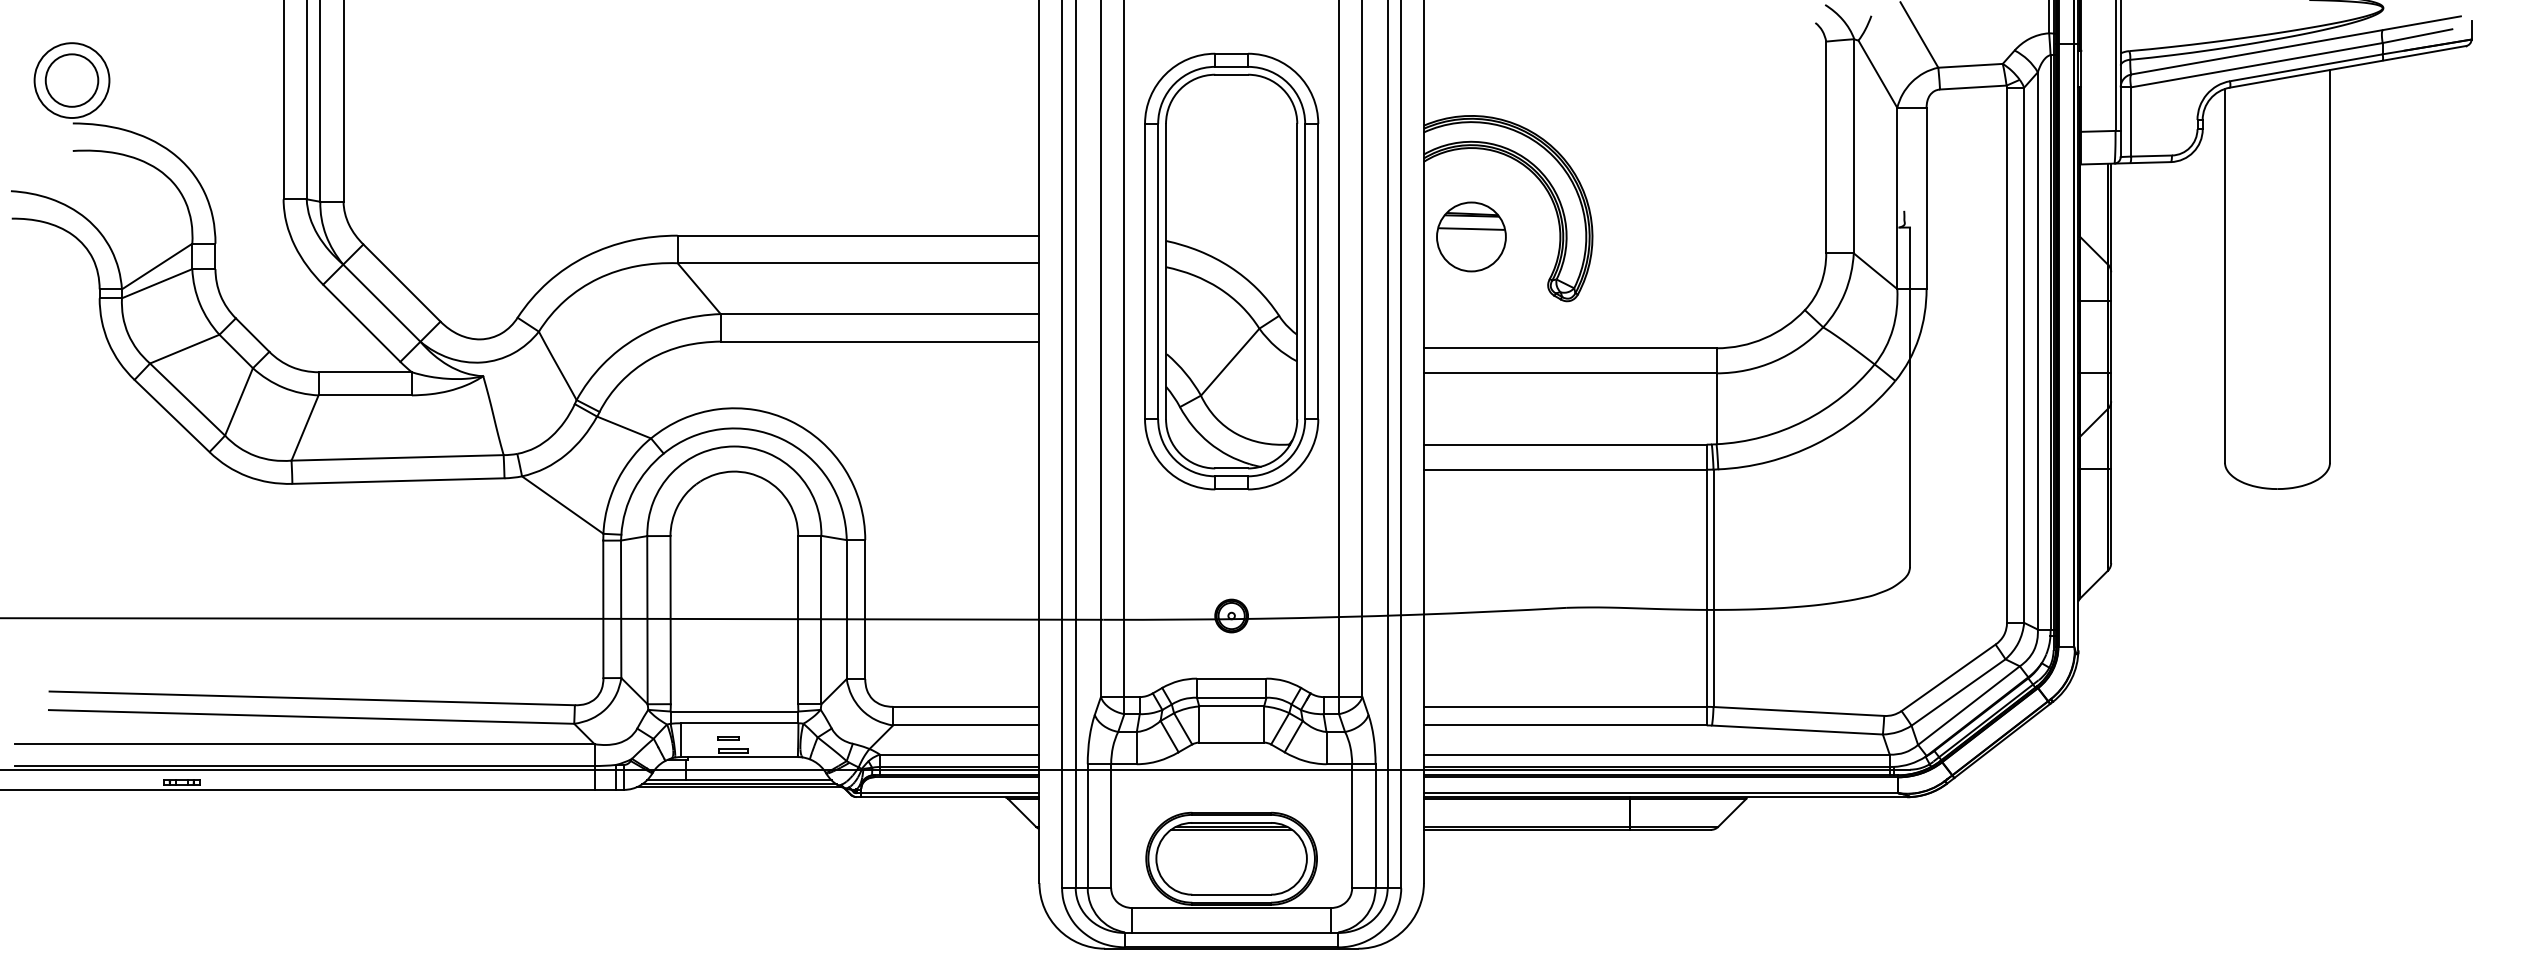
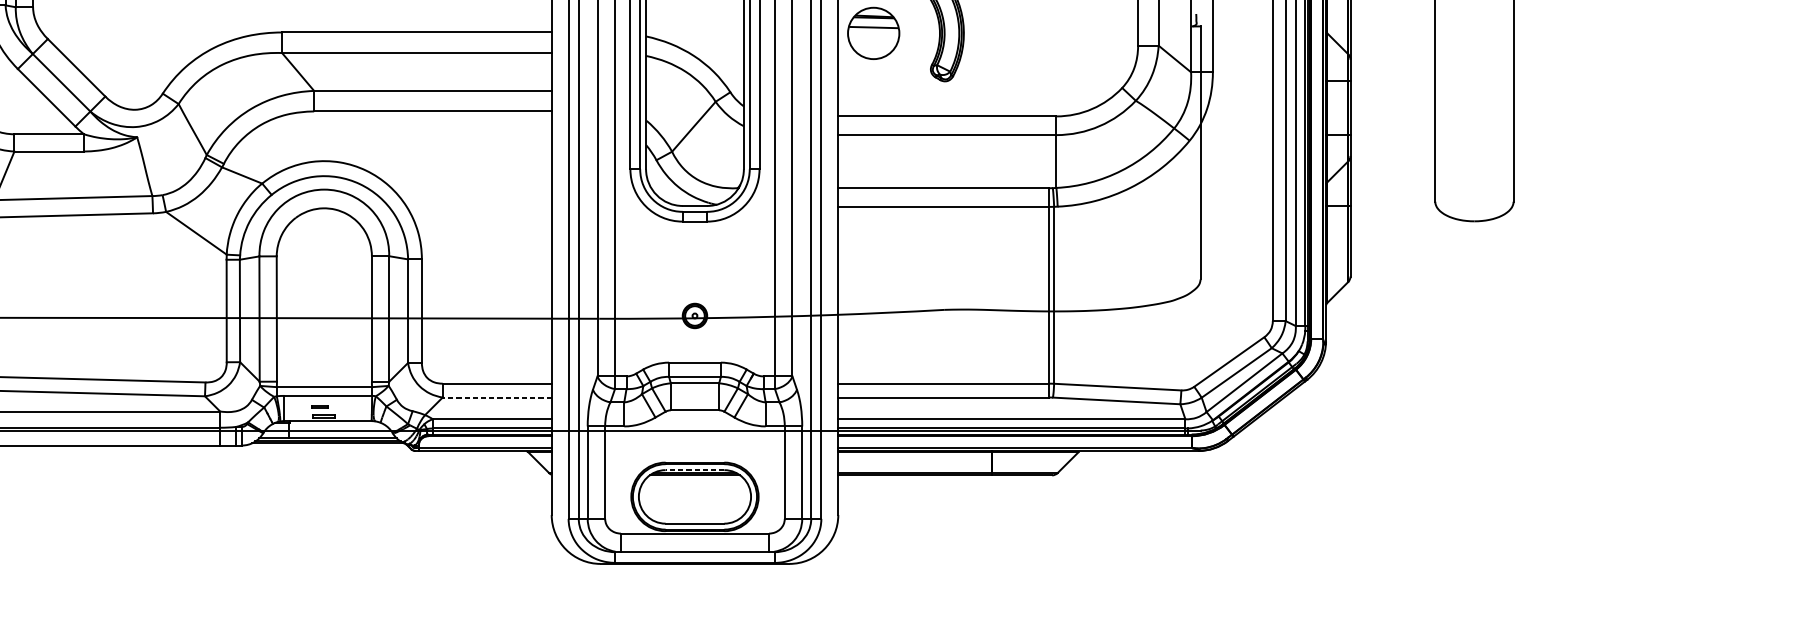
line: (965, 725) -> (496, 397), solid -> dashed
line: (1231, 822) -> (694, 469), solid -> dashed

